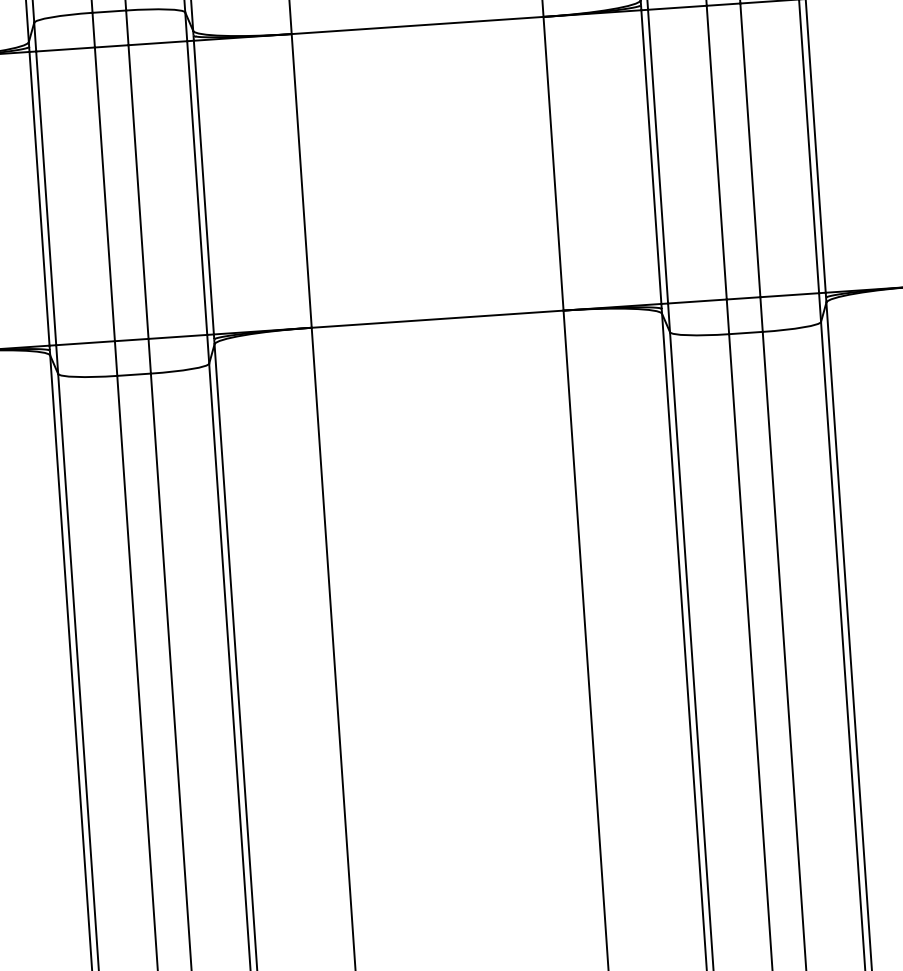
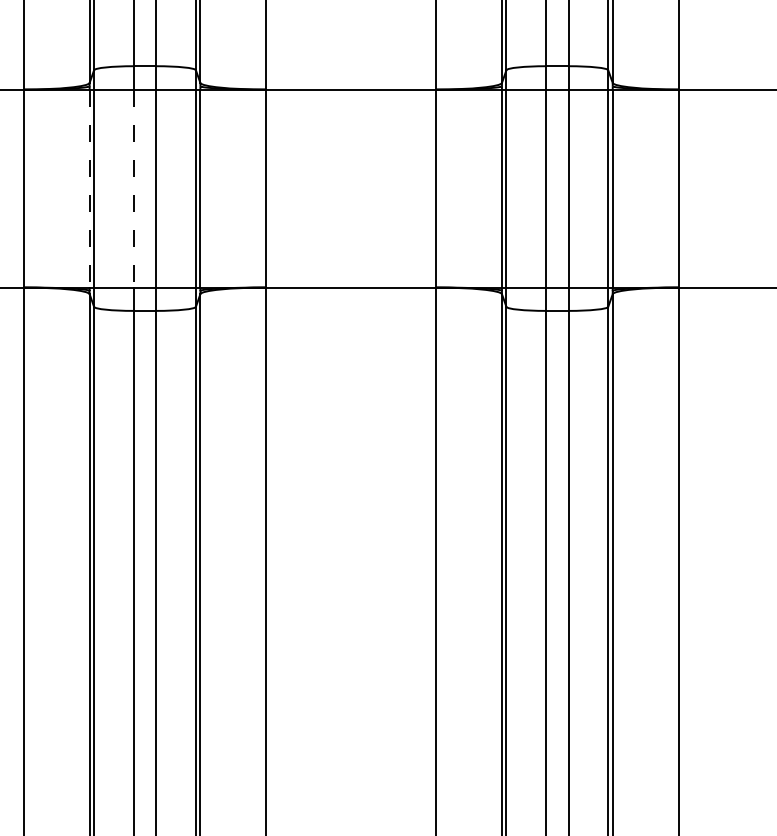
line: (104, 194) -> (133, 188), solid -> dashed
line: (39, 198) -> (89, 188), solid -> dashed

